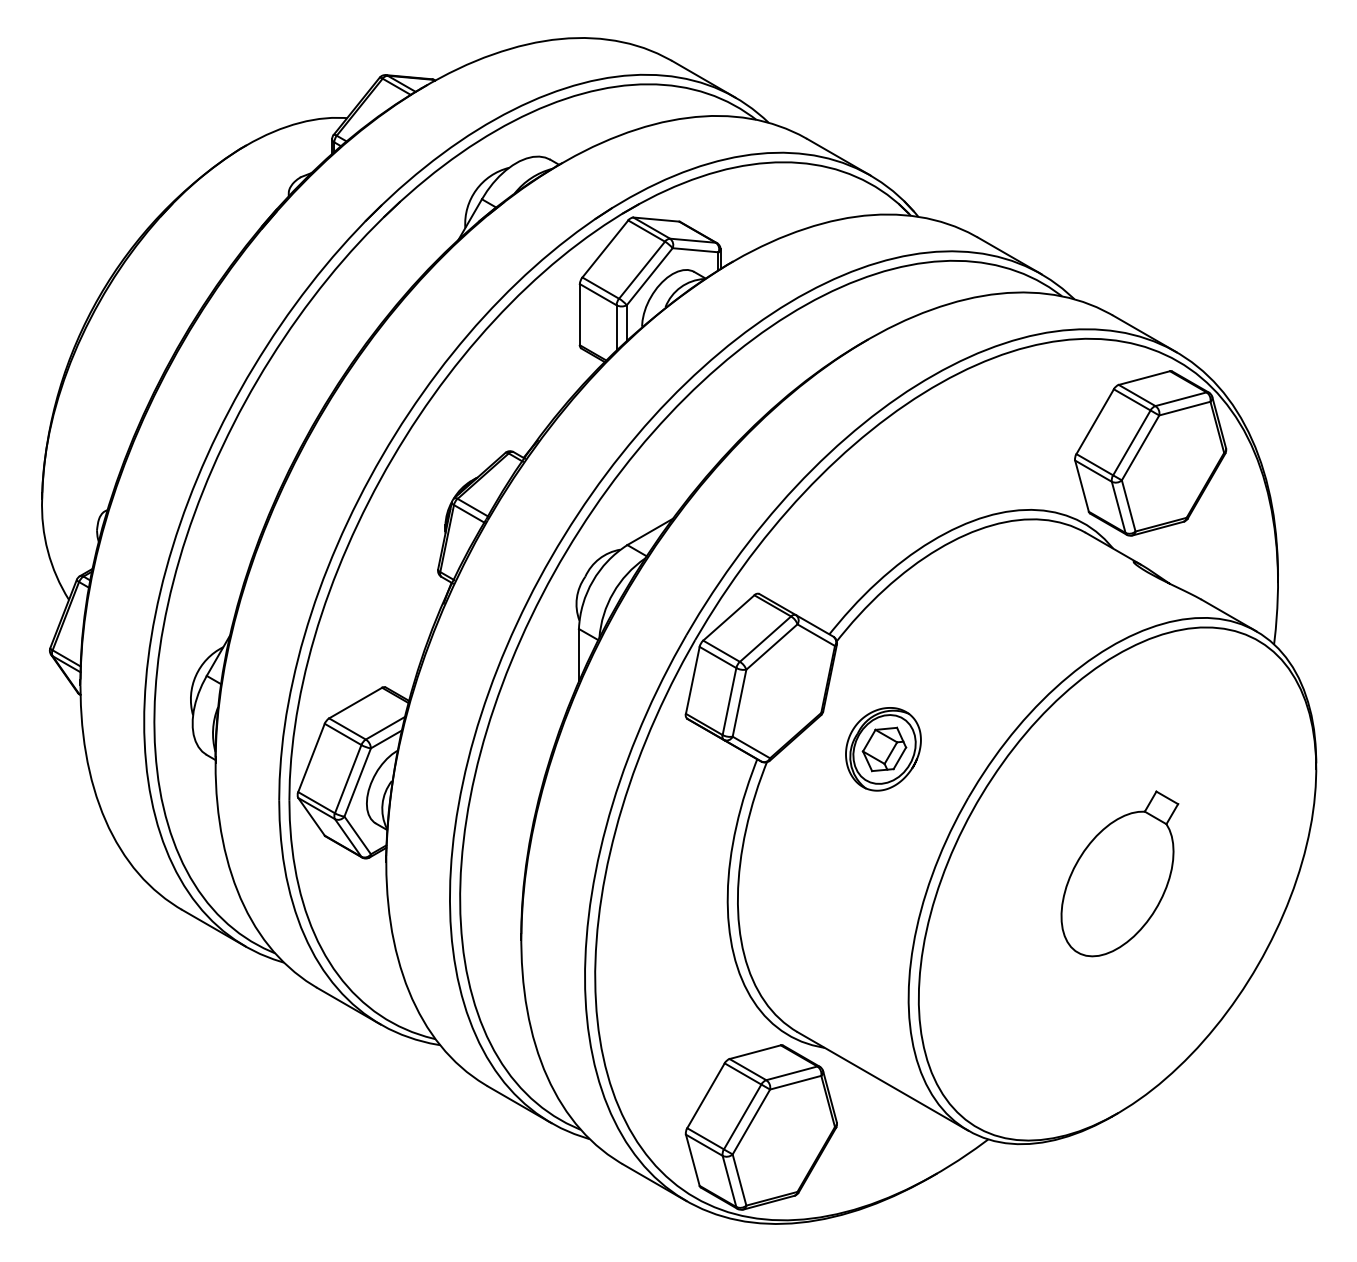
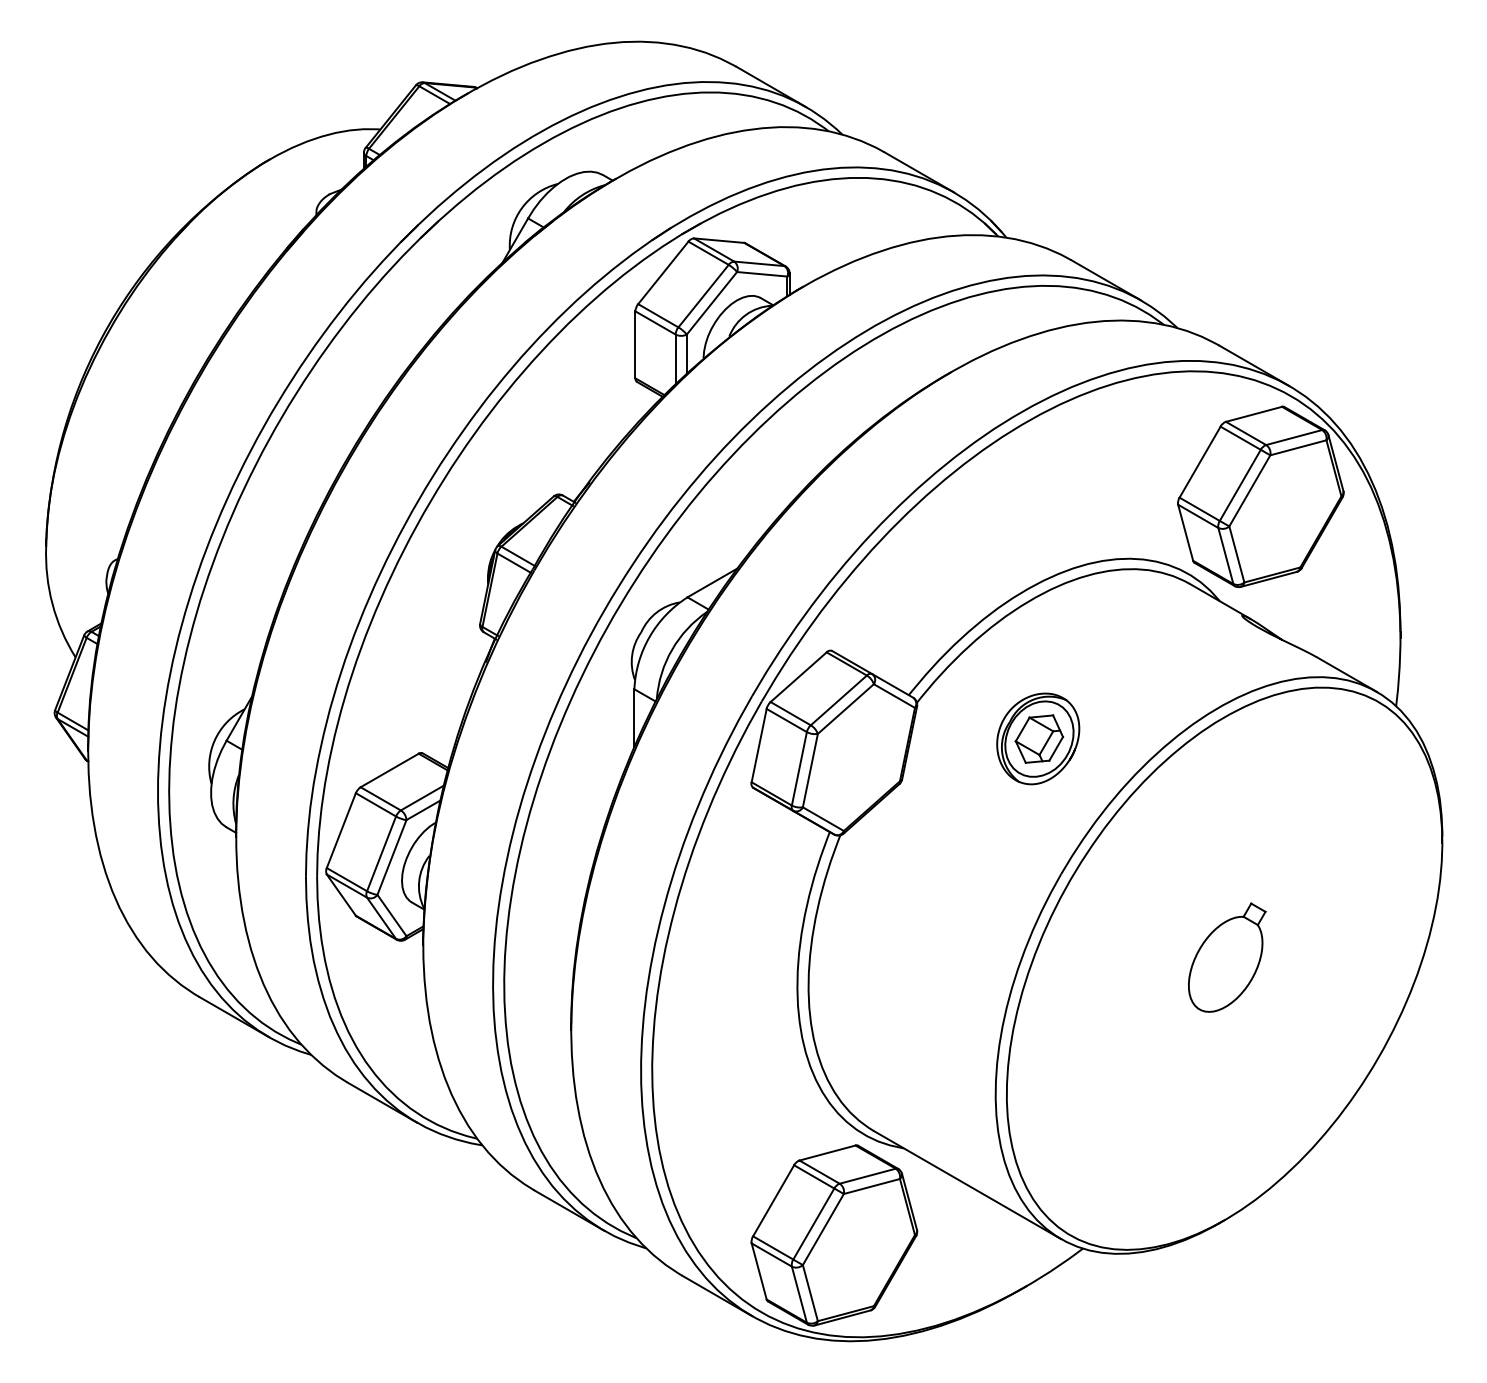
part: (883, 749) -> (1038, 739), moved
part: (1119, 873) -> (1226, 957), size x0.6

